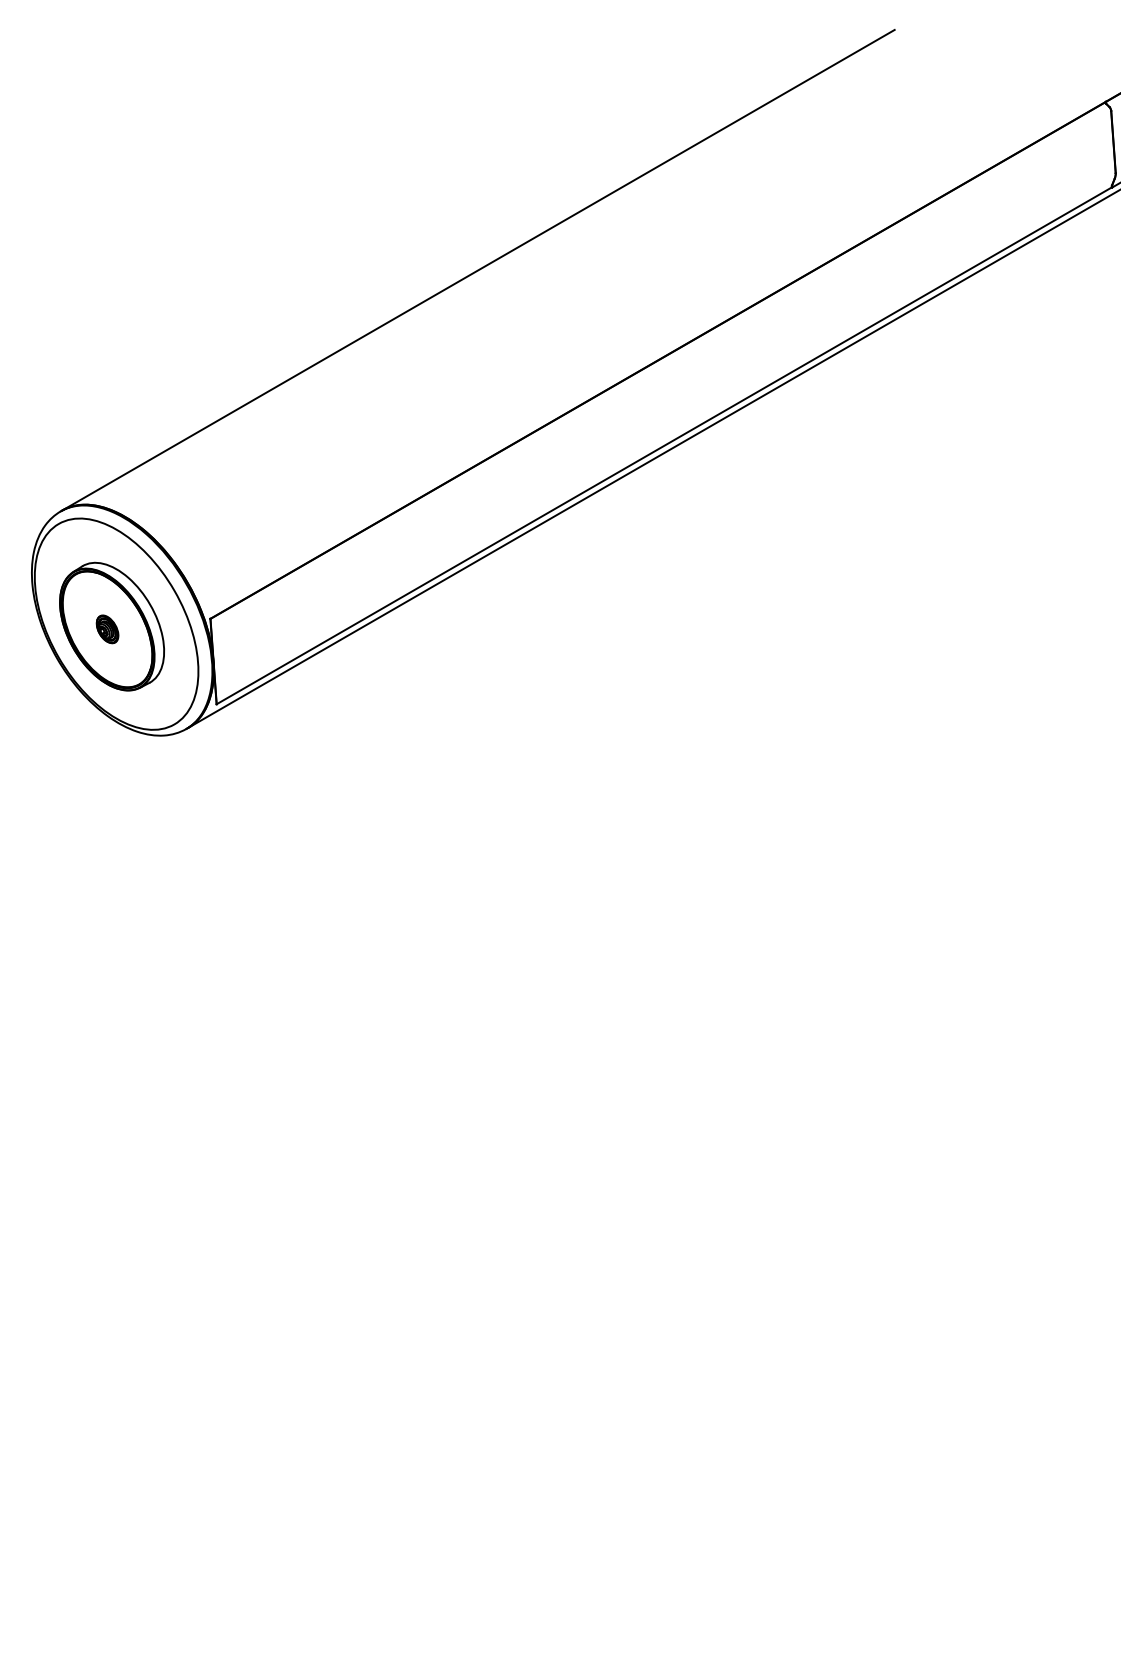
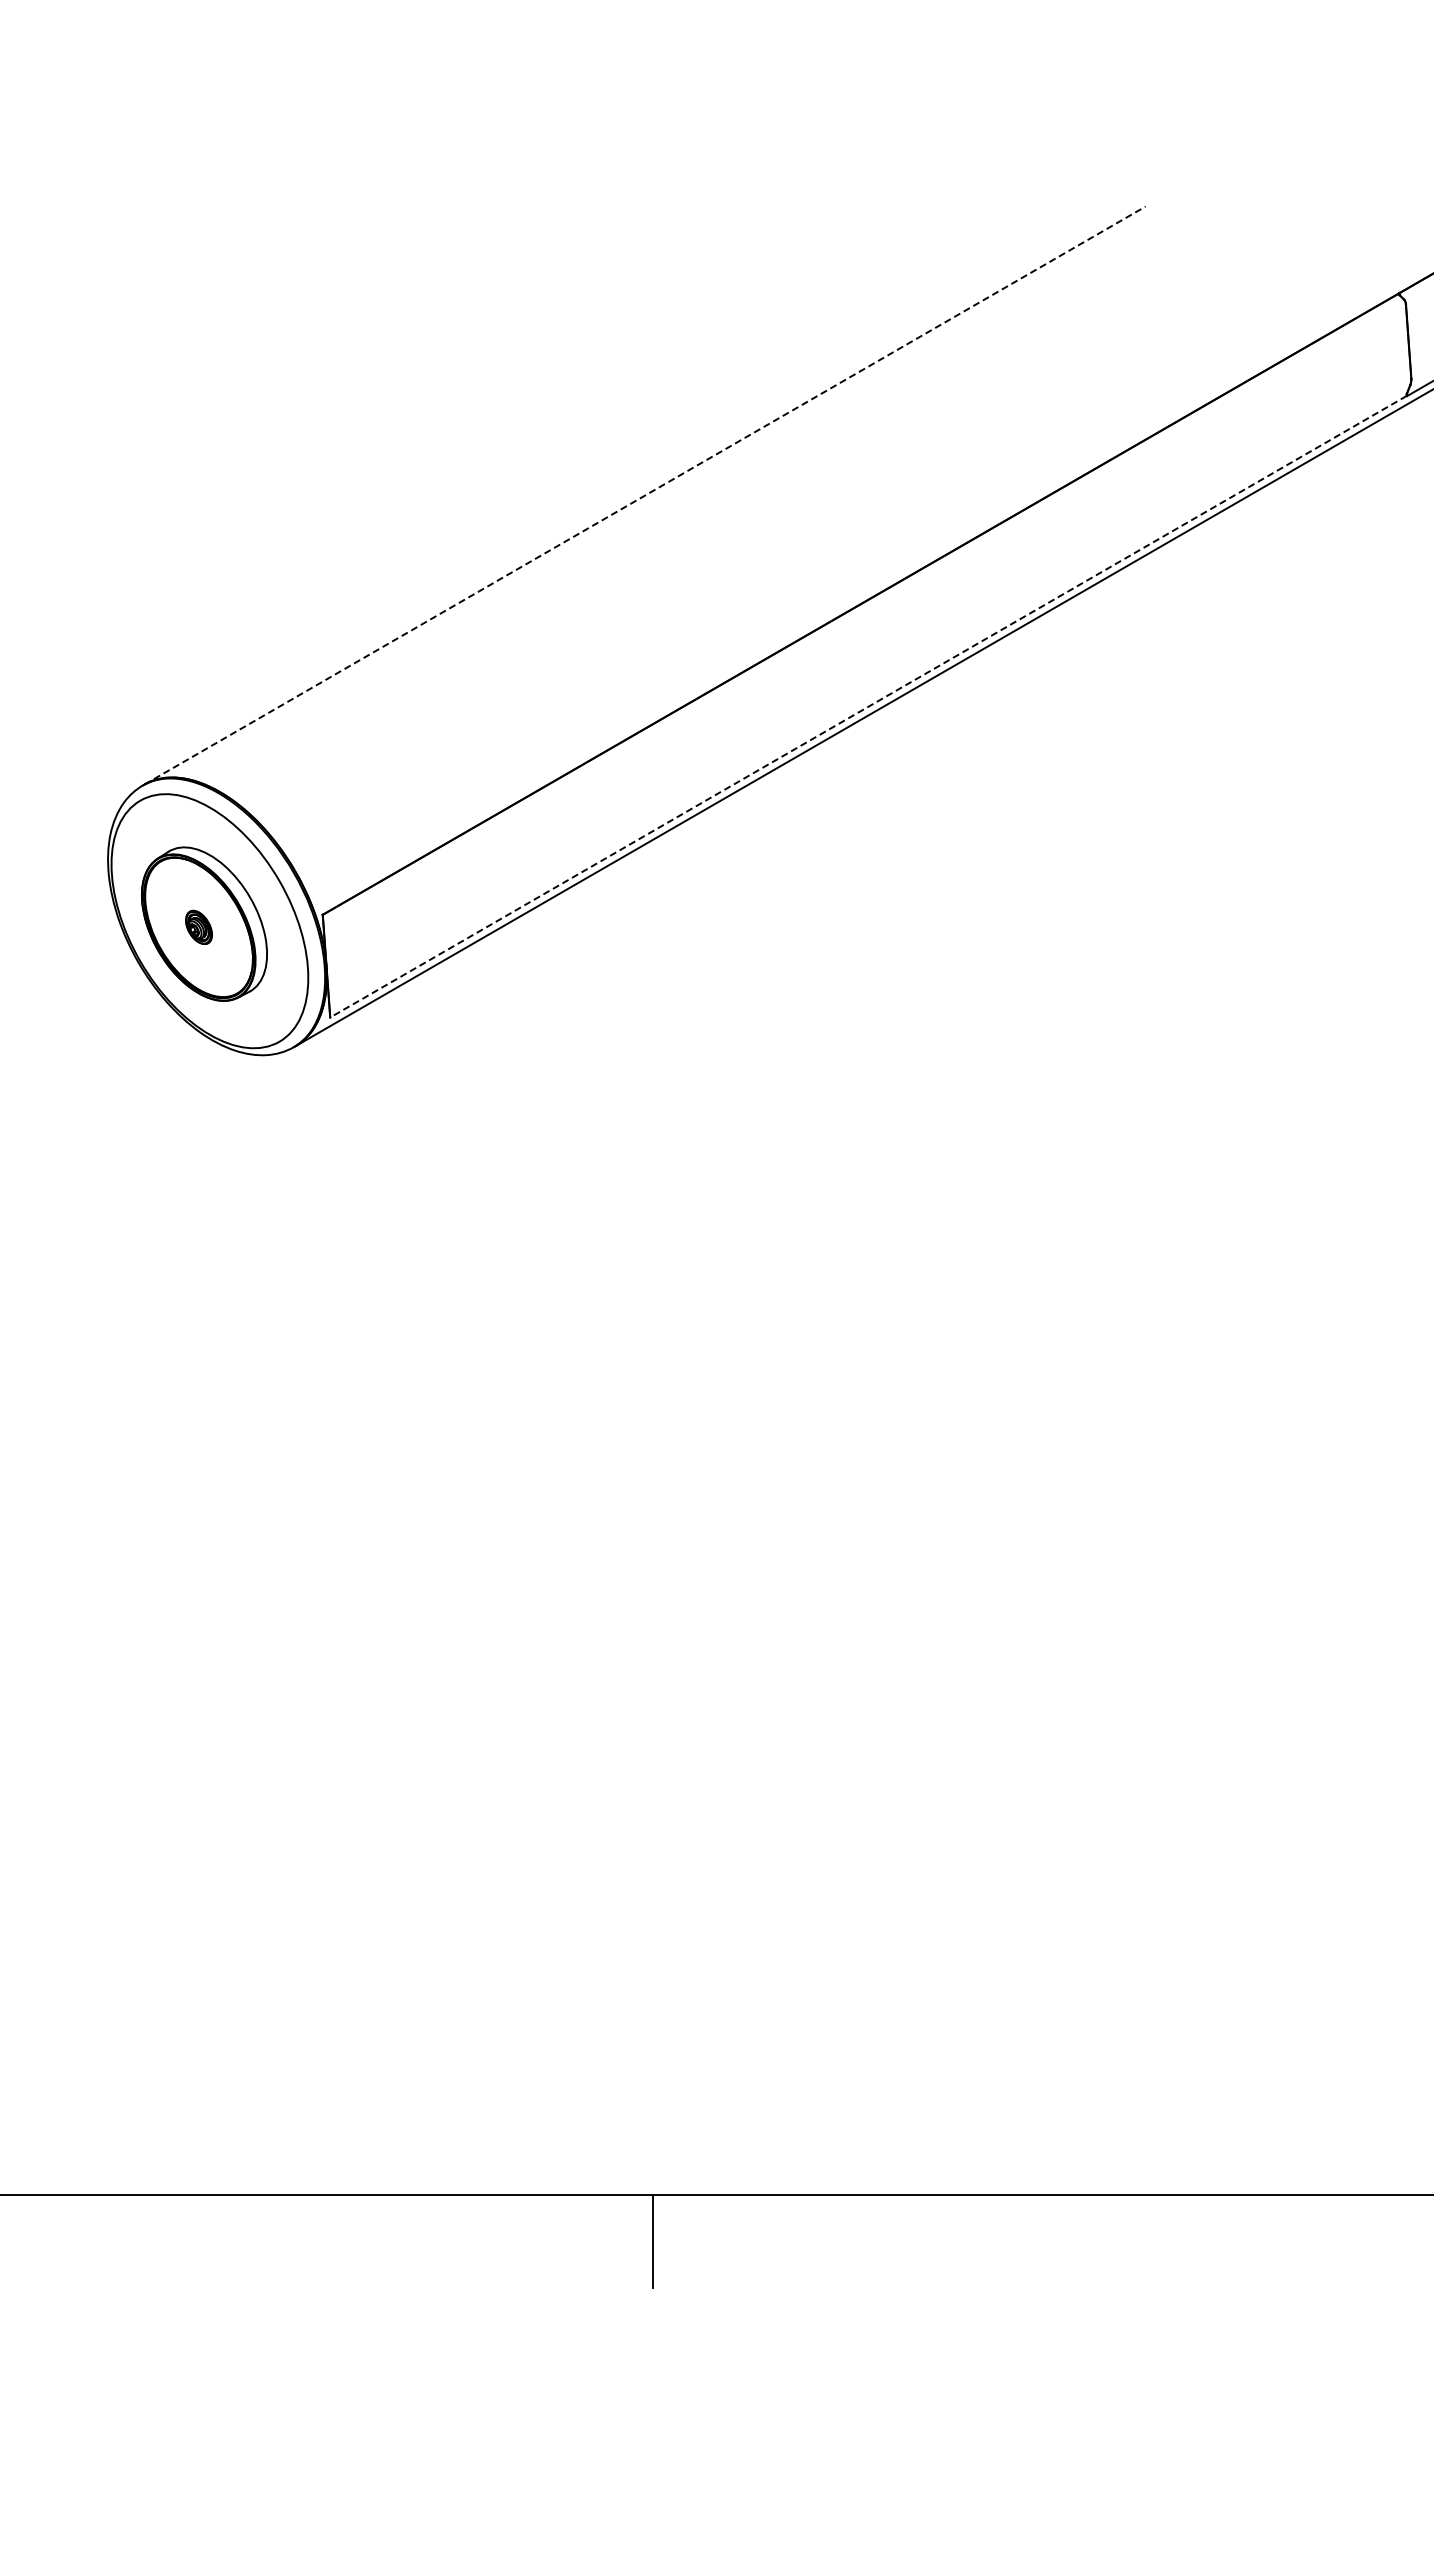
line: (478, 270) -> (645, 495), solid -> dashed
line: (664, 445) -> (868, 706), solid -> dashed

